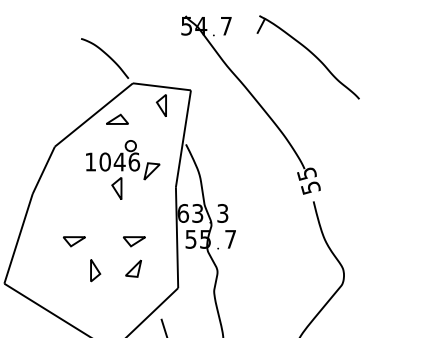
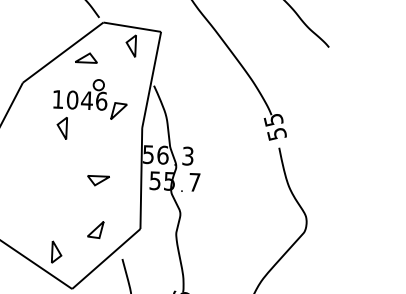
part: (116, 188) -> (61, 128), moved
text: (190, 213) -> (155, 154), 63 -> 56
part: (73, 241) -> (37, 178), removed
part: (133, 268) -> (95, 229), moved
part: (95, 270) -> (56, 252), moved

